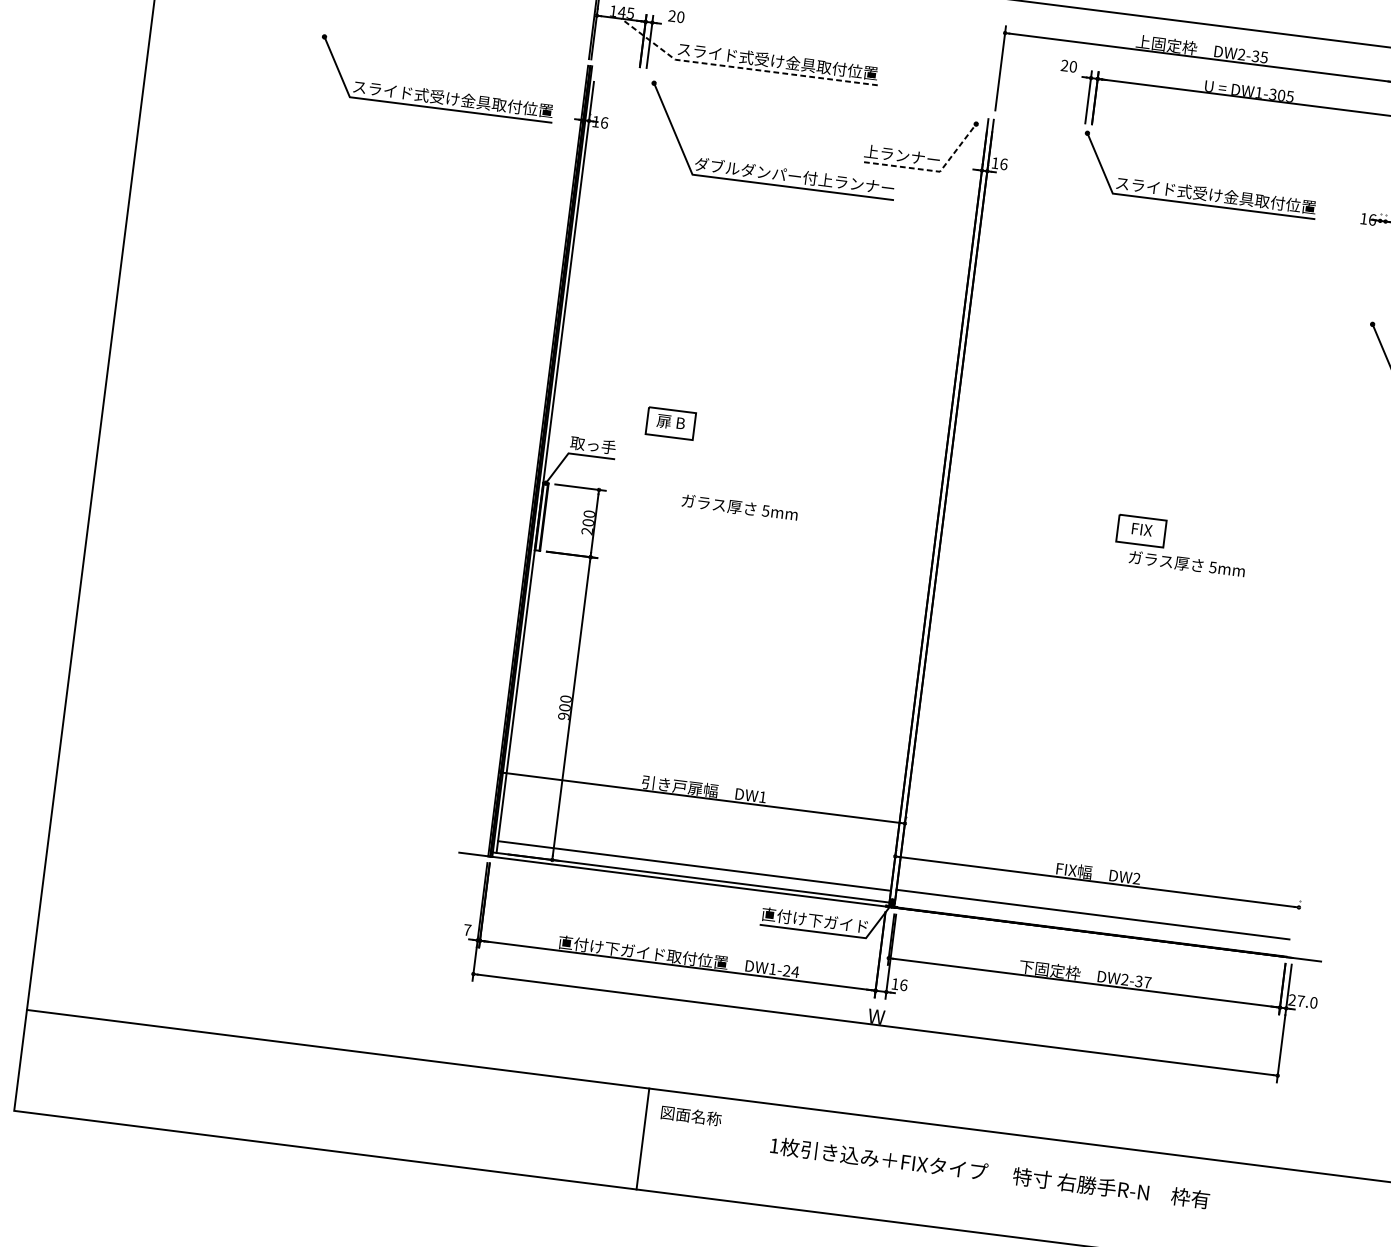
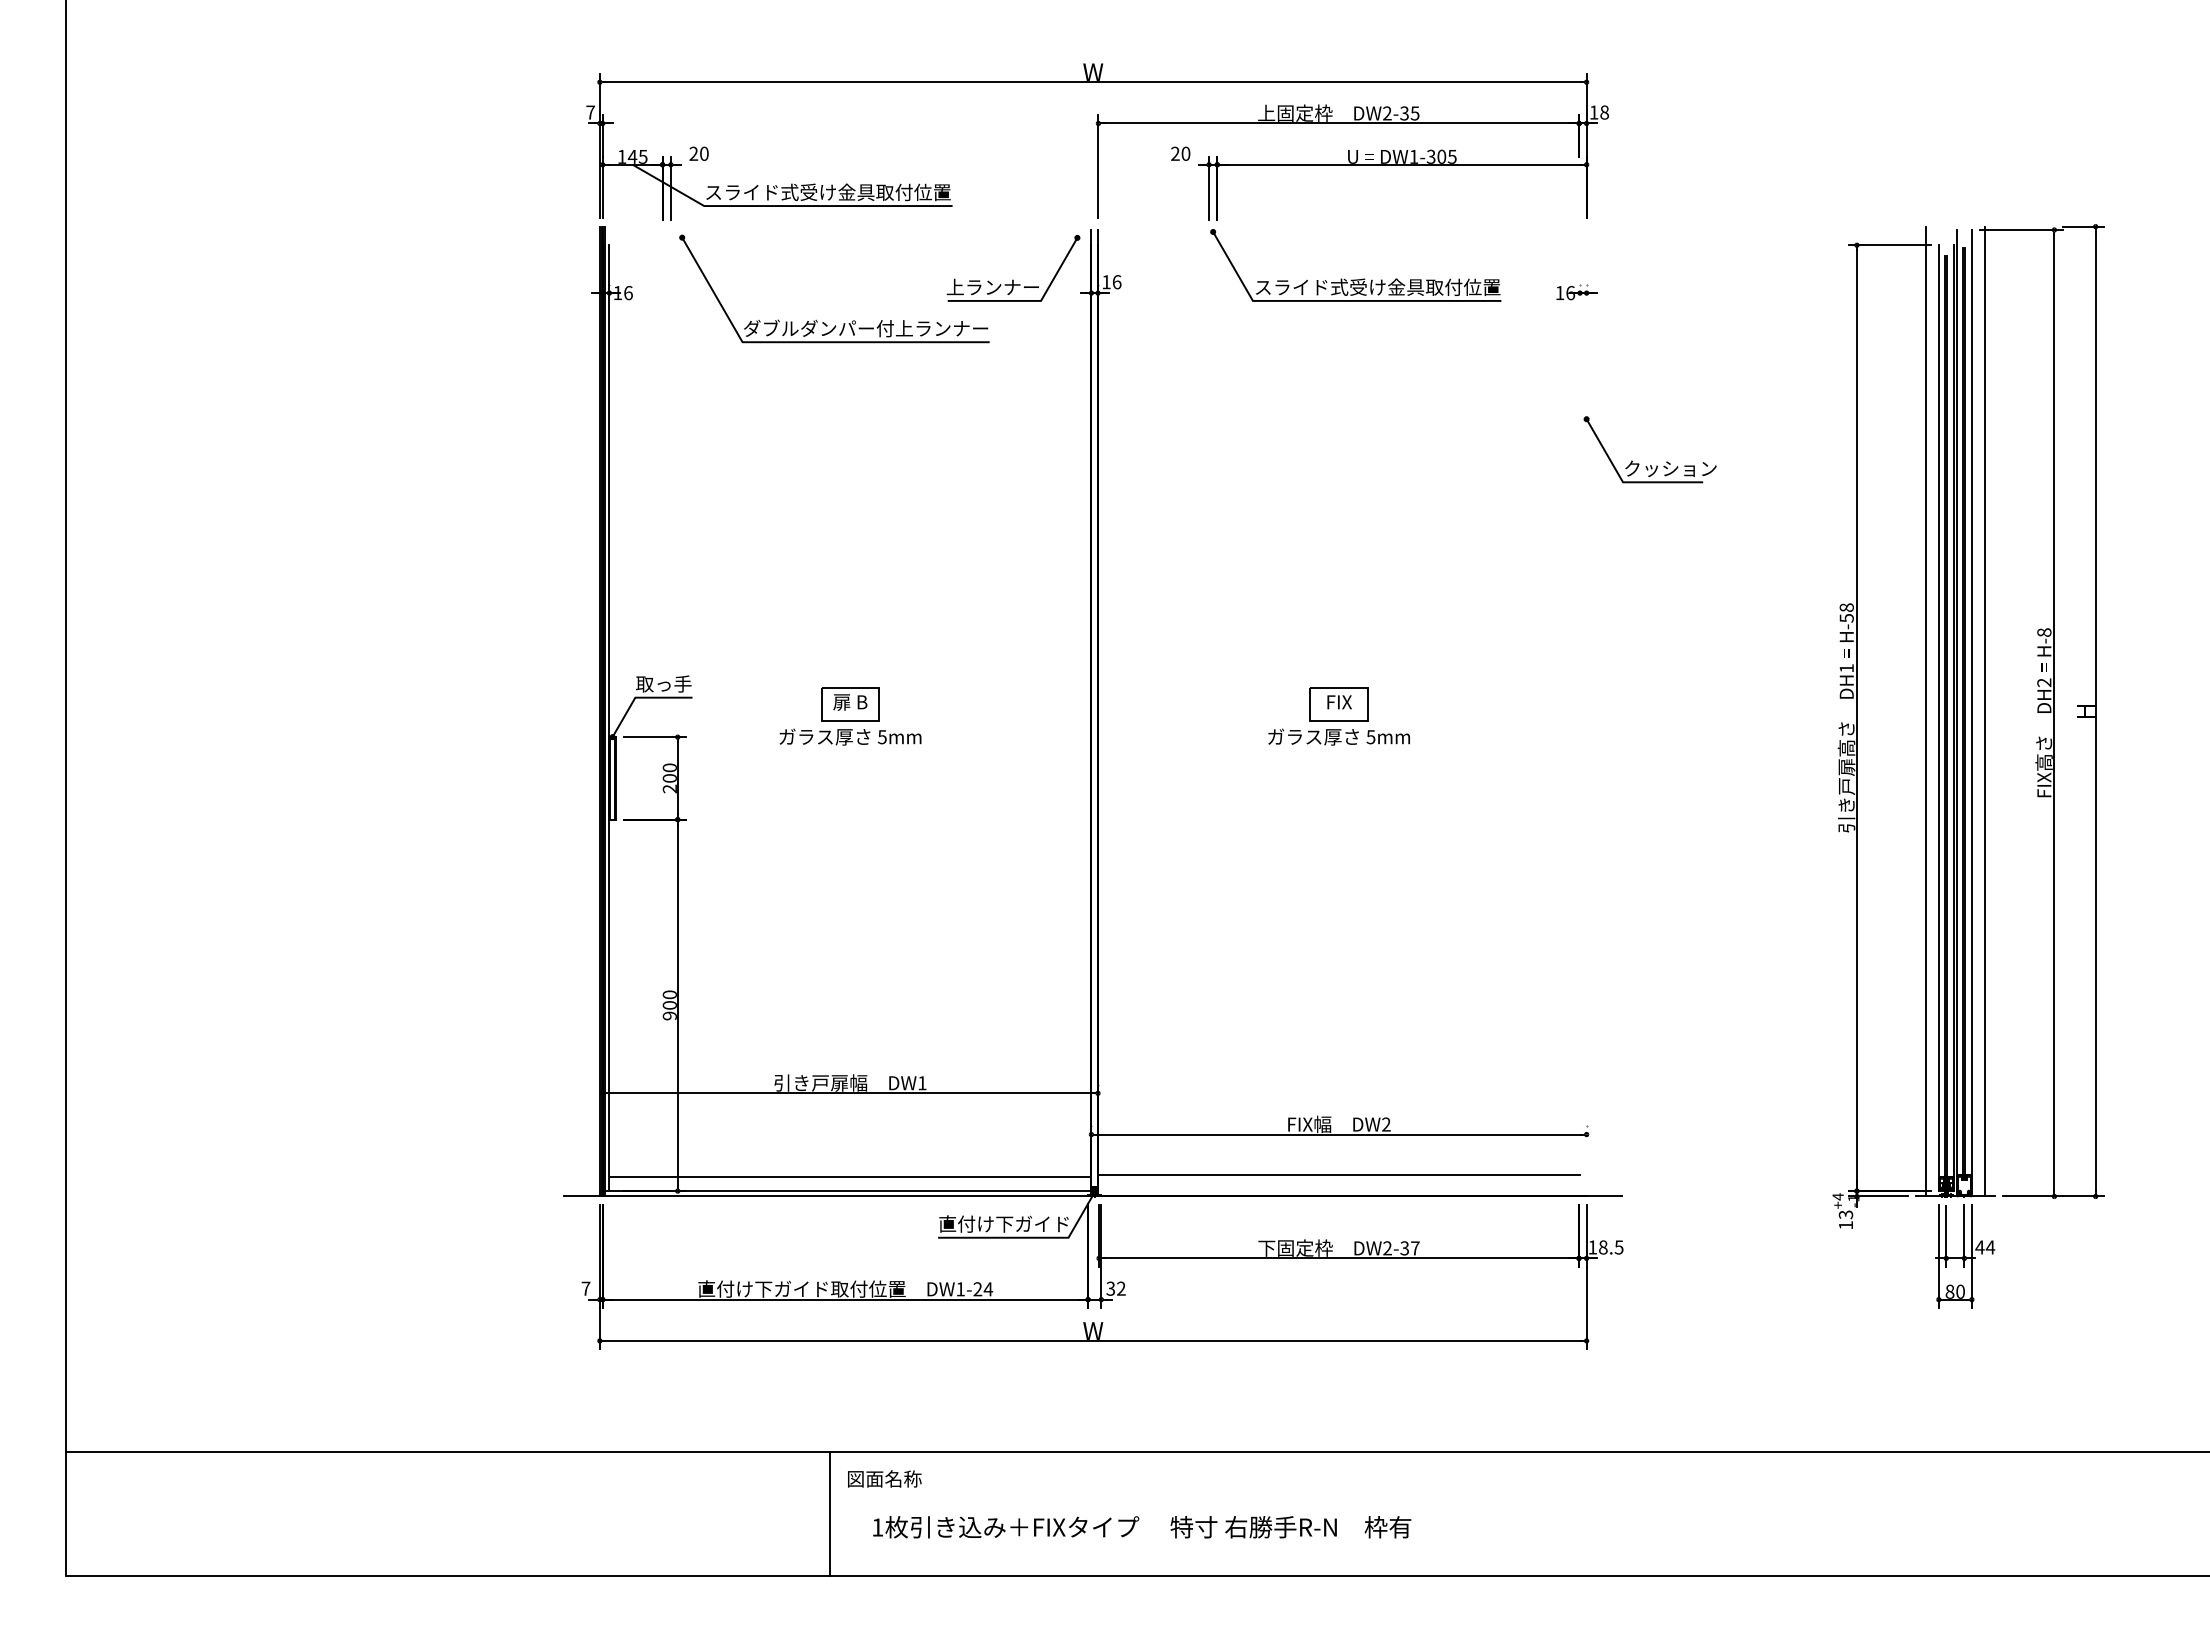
line: (741, 68) -> (785, 206), dashed -> solid
part: (435, 90) -> (419, 279), removed
line: (932, 170) -> (1031, 300), dashed -> solid
part: (670, 423) -> (850, 704), moved
text: (1186, 563) -> (1338, 736), moved
text: (899, 984) -> (1115, 1288), 16 -> 32
text: (1302, 1001) -> (1605, 1247), 27.0 -> 18.5
text: (990, 1173) -> (1142, 1527), moved

